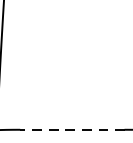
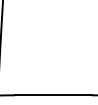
line: (71, 130) -> (52, 95), dashed -> solid

